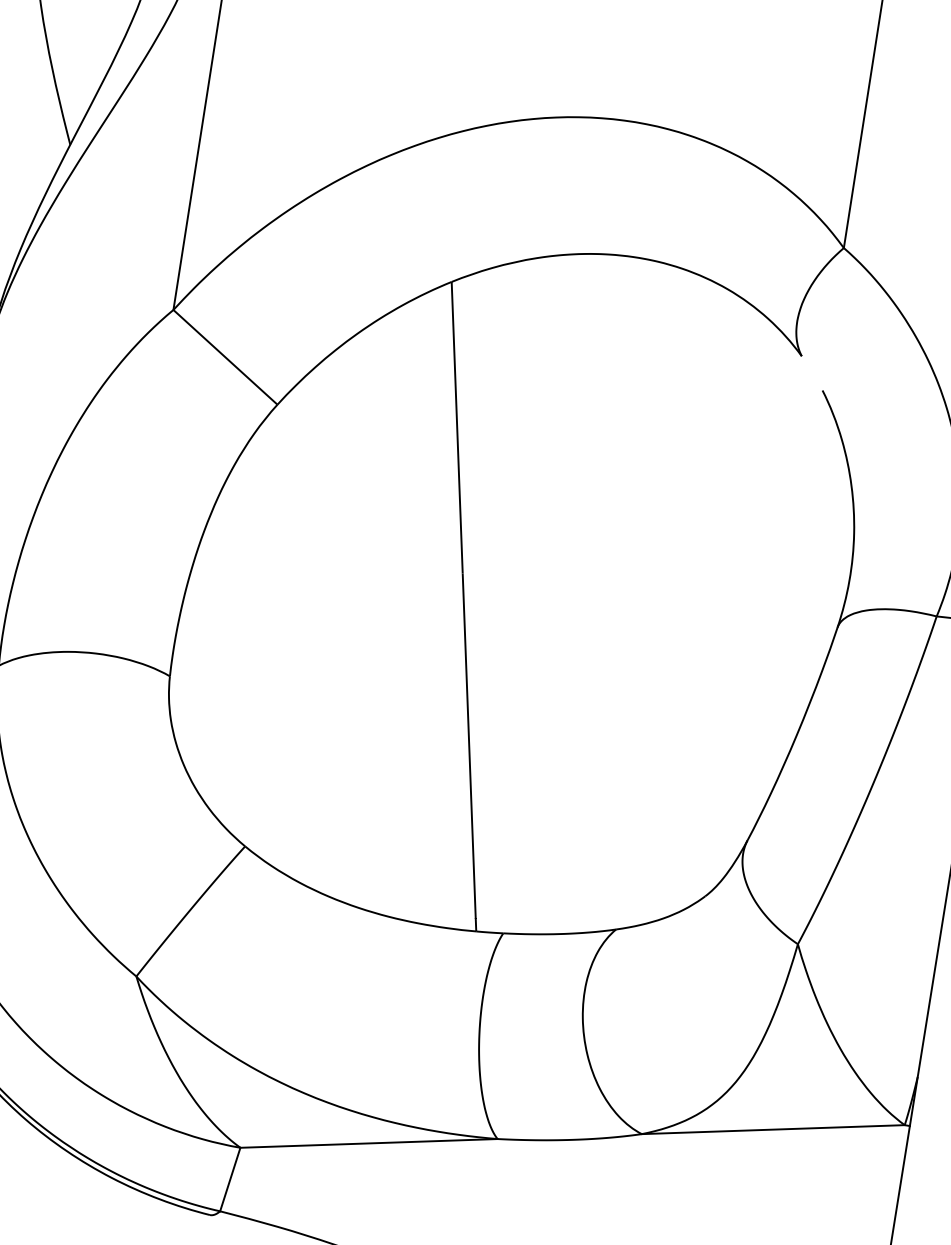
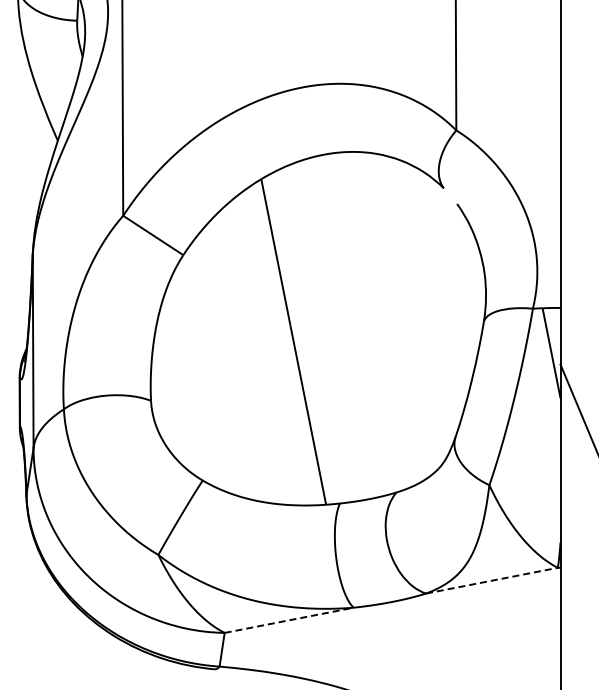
line: (774, 1129) -> (492, 580), solid -> dashed
line: (369, 1143) -> (289, 620), solid -> dashed

